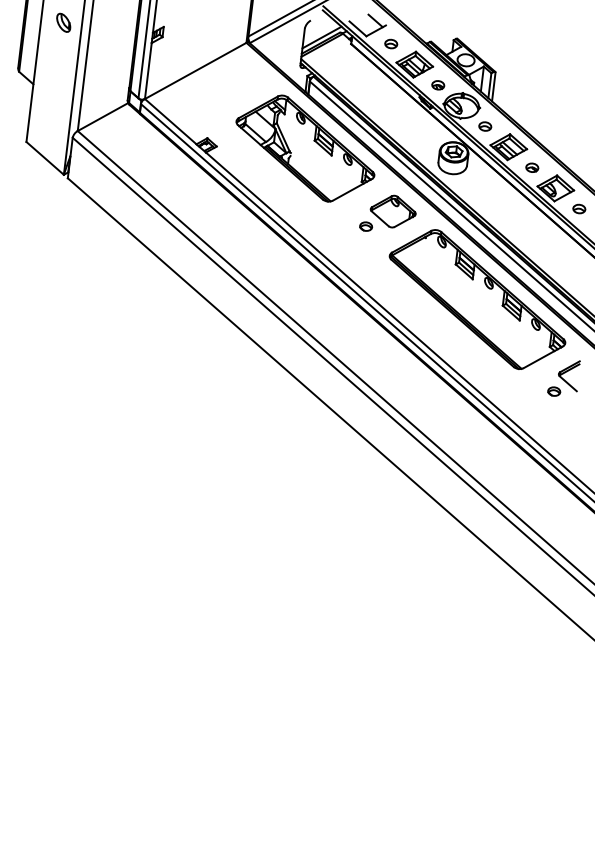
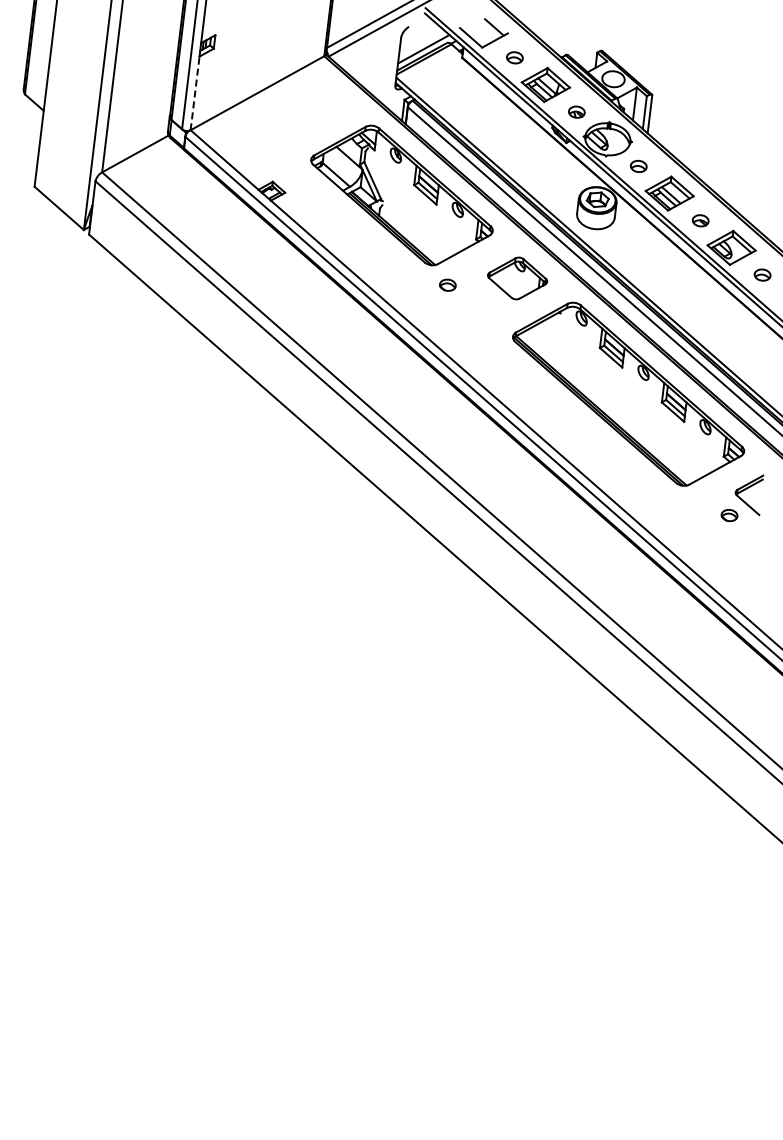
part: (63, 22) -> (83, 29), removed
line: (148, 70) -> (195, 92), solid -> dashed
part: (365, 226) -> (447, 284), moved

